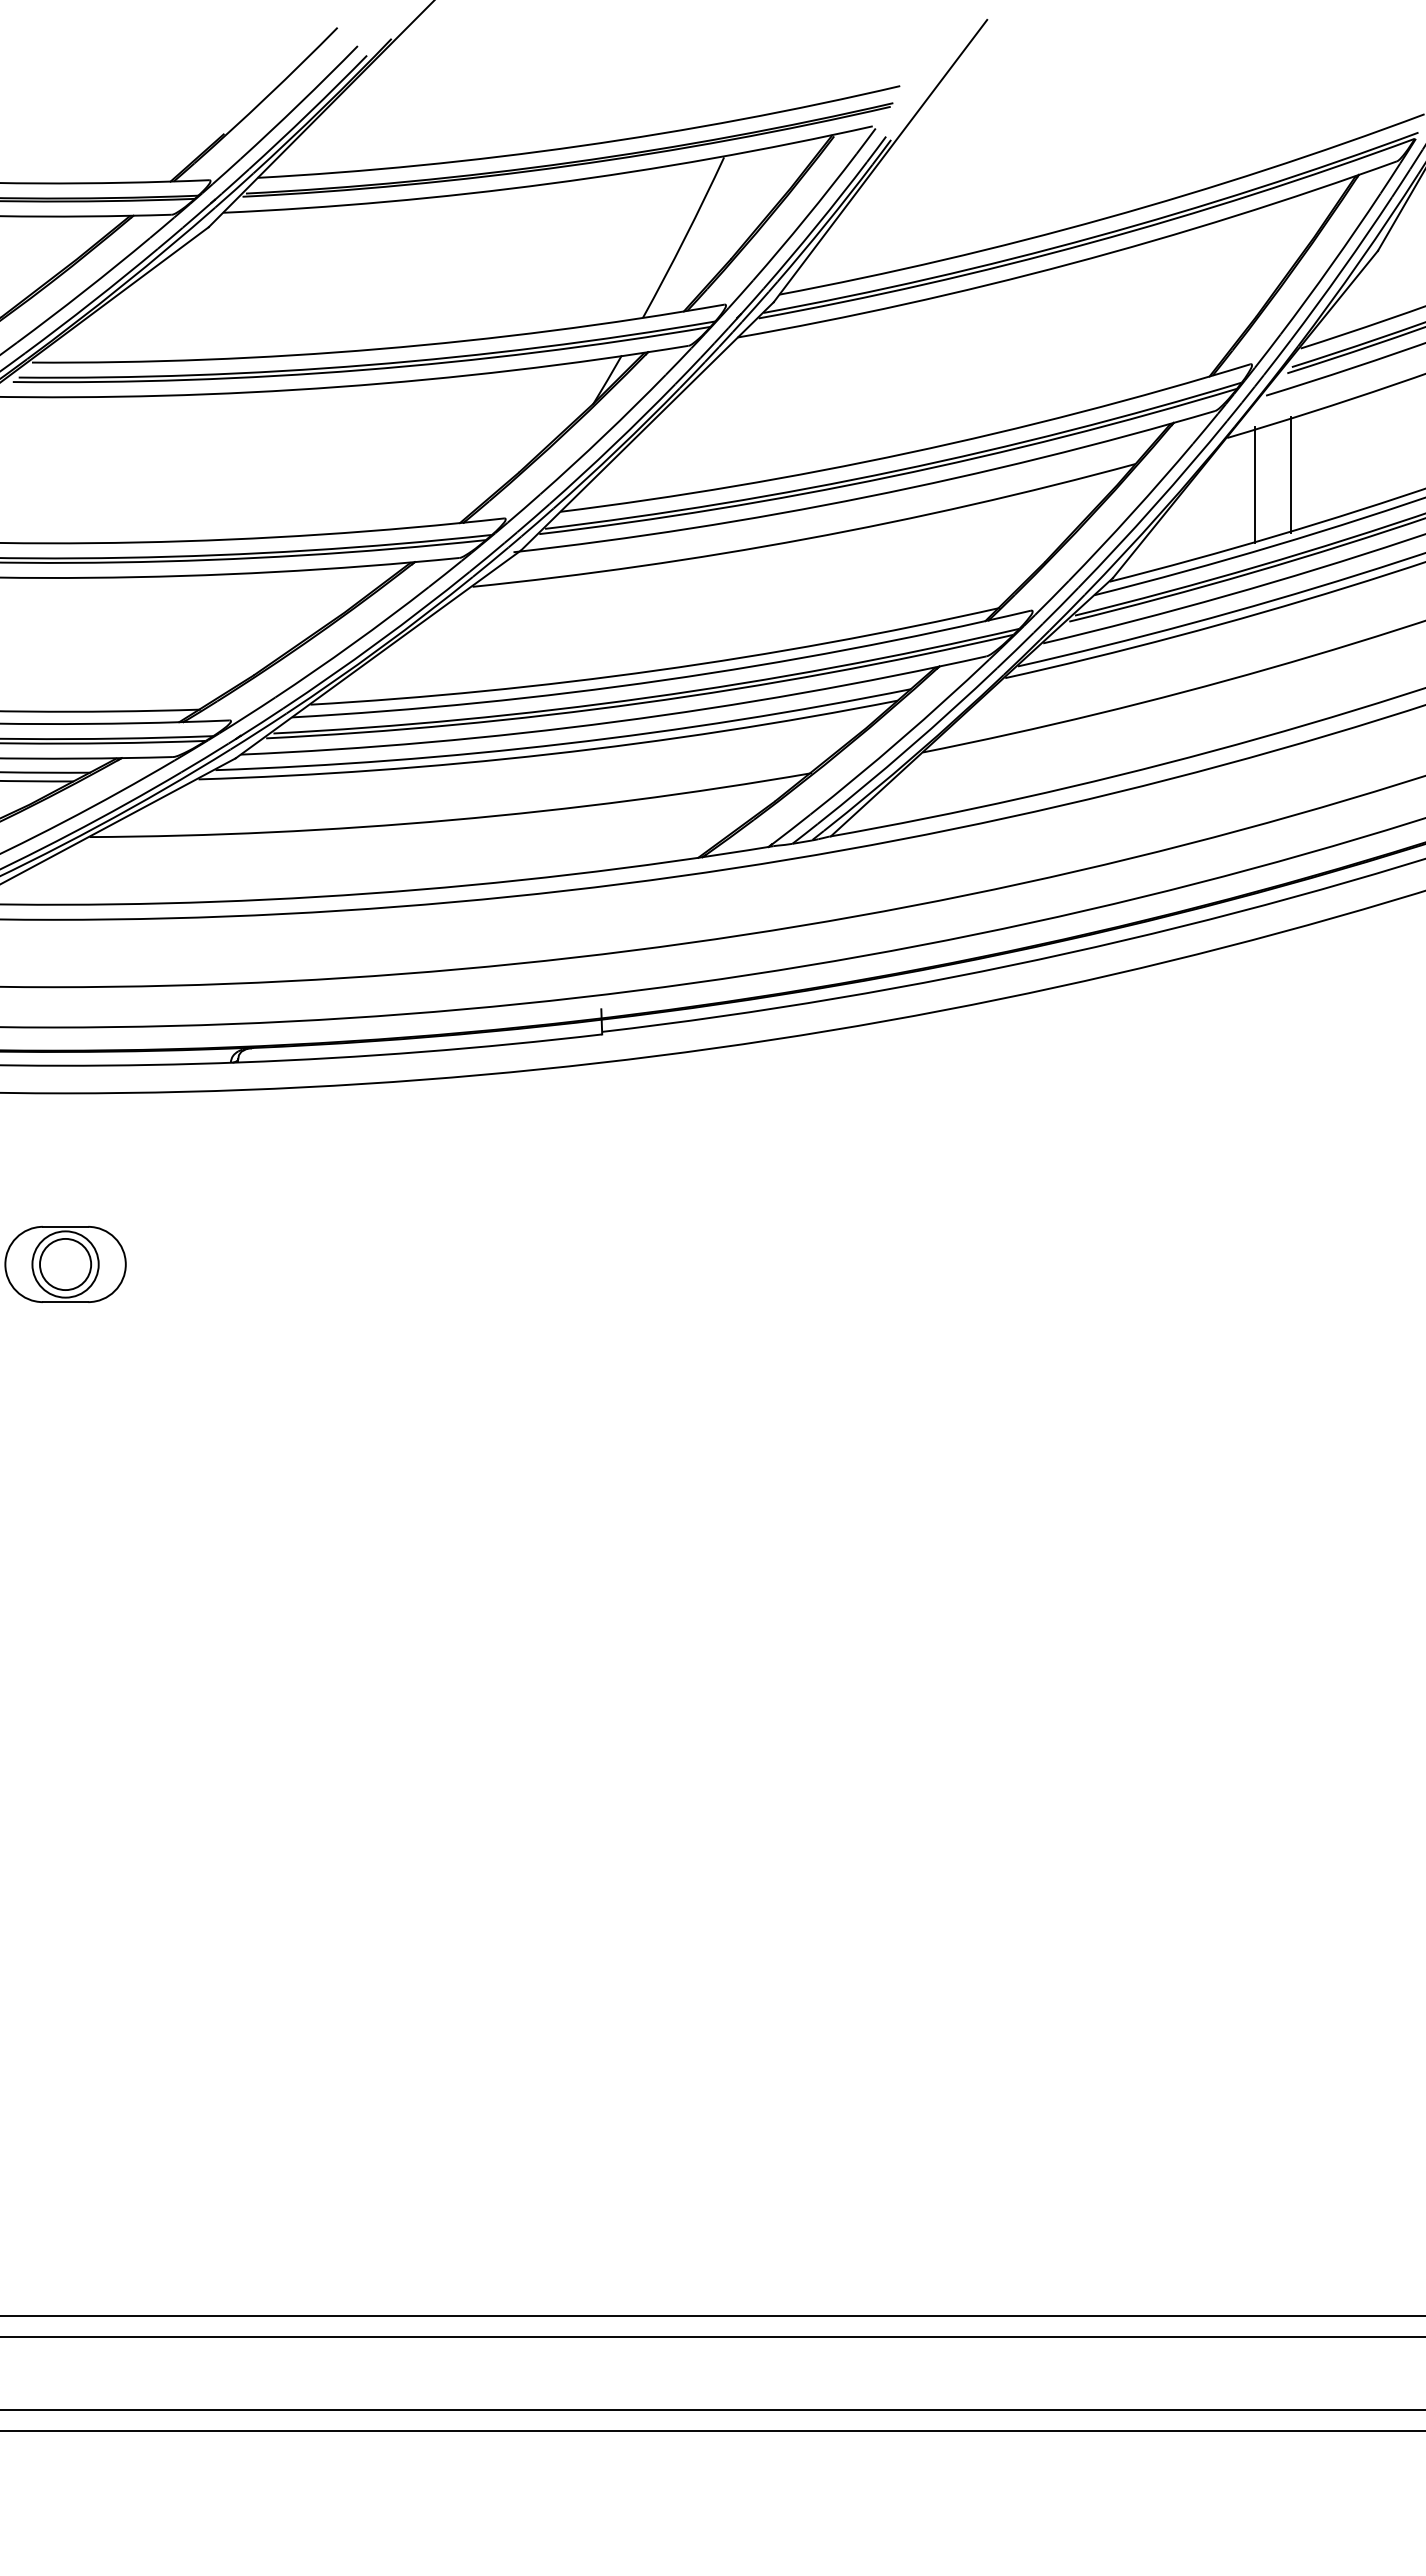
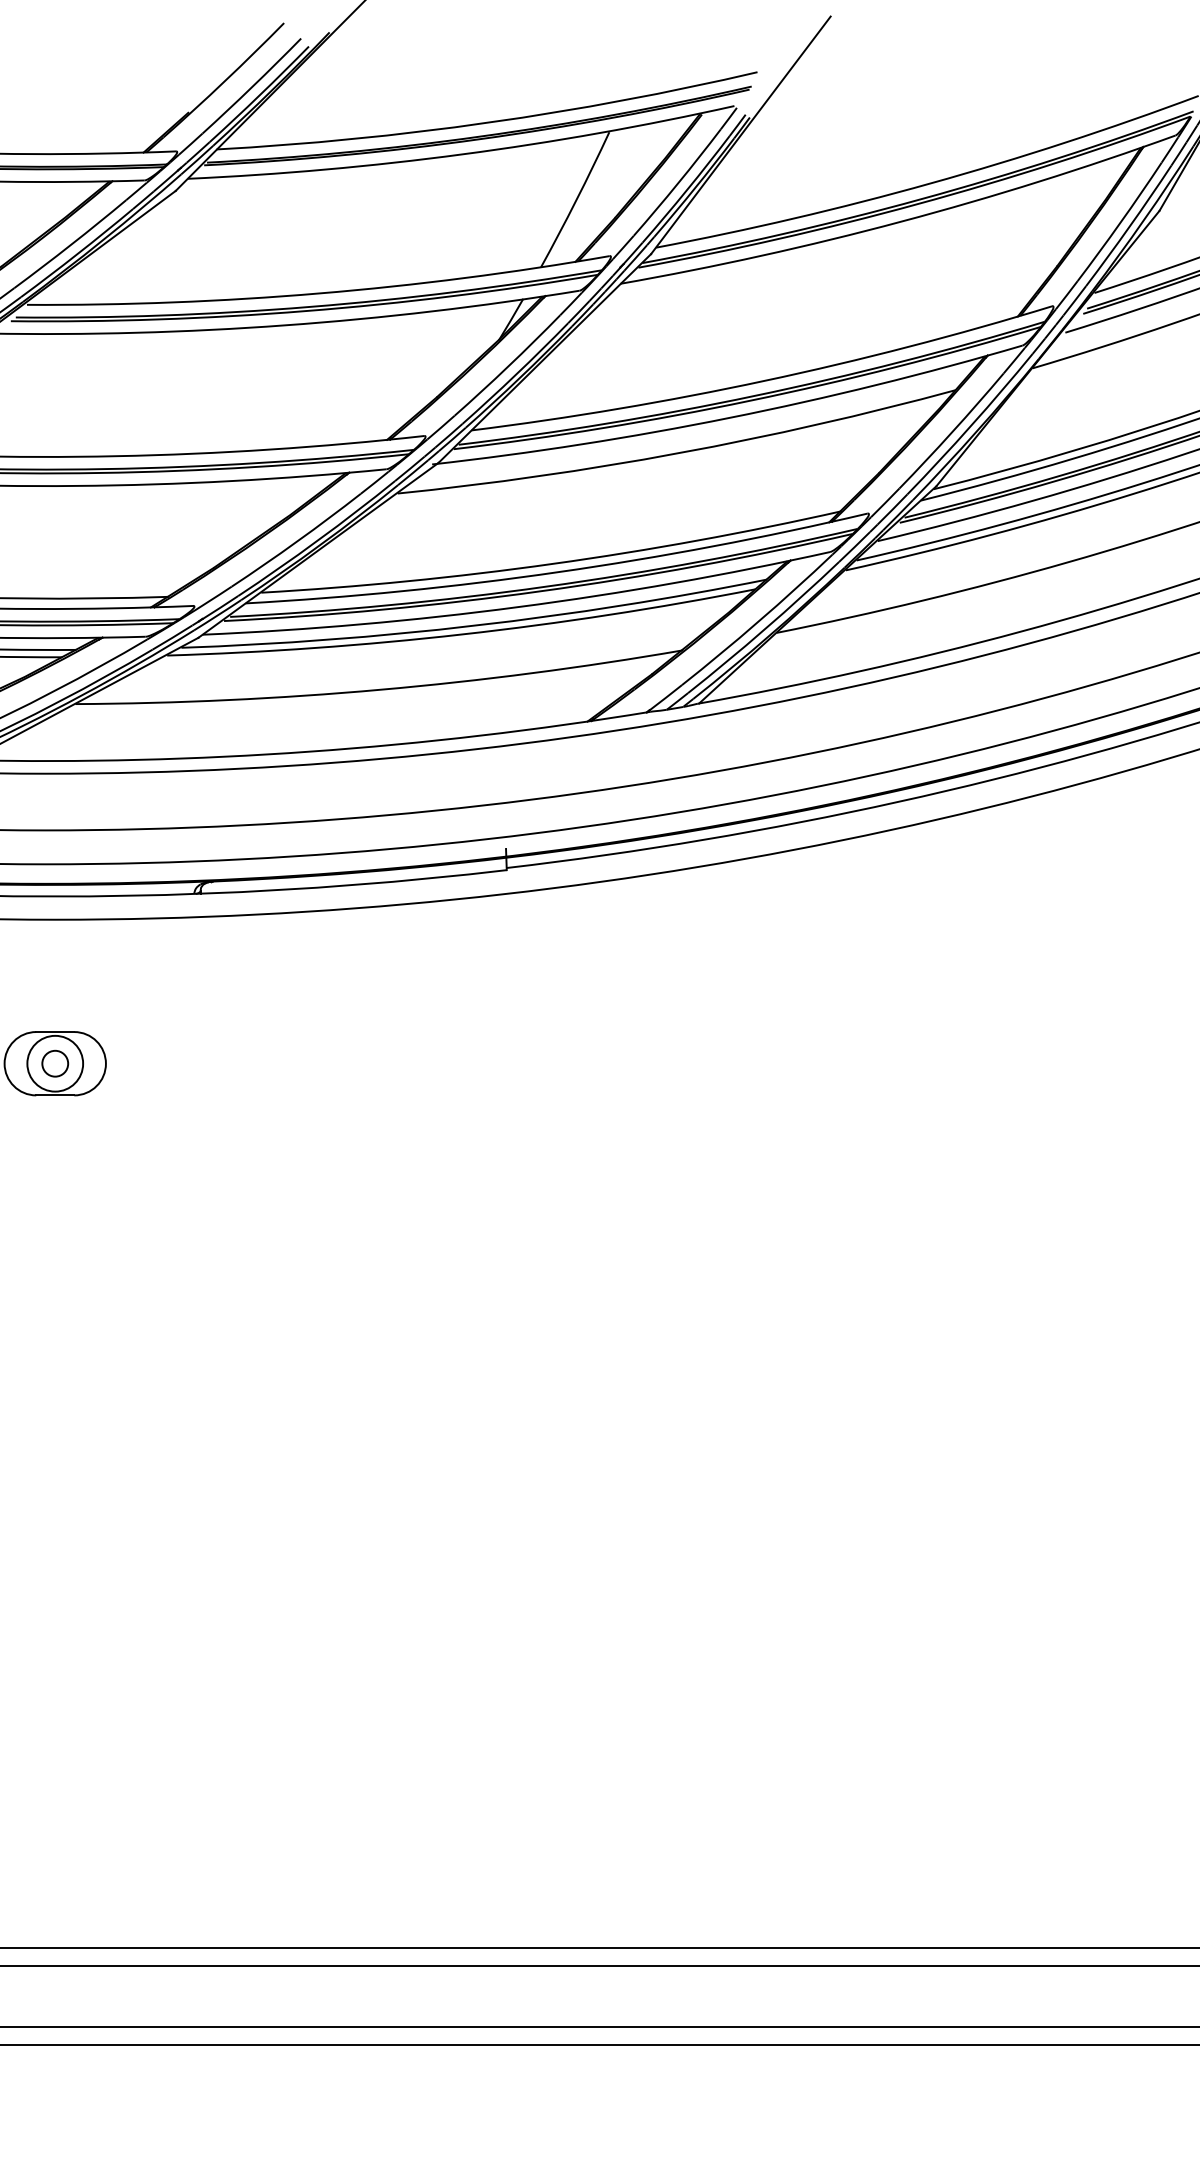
line: (1291, 474) -> (1086, 399), removed
line: (1255, 484) -> (1056, 407), removed
circle: (65, 1264) -> (55, 1063), size x0.6

